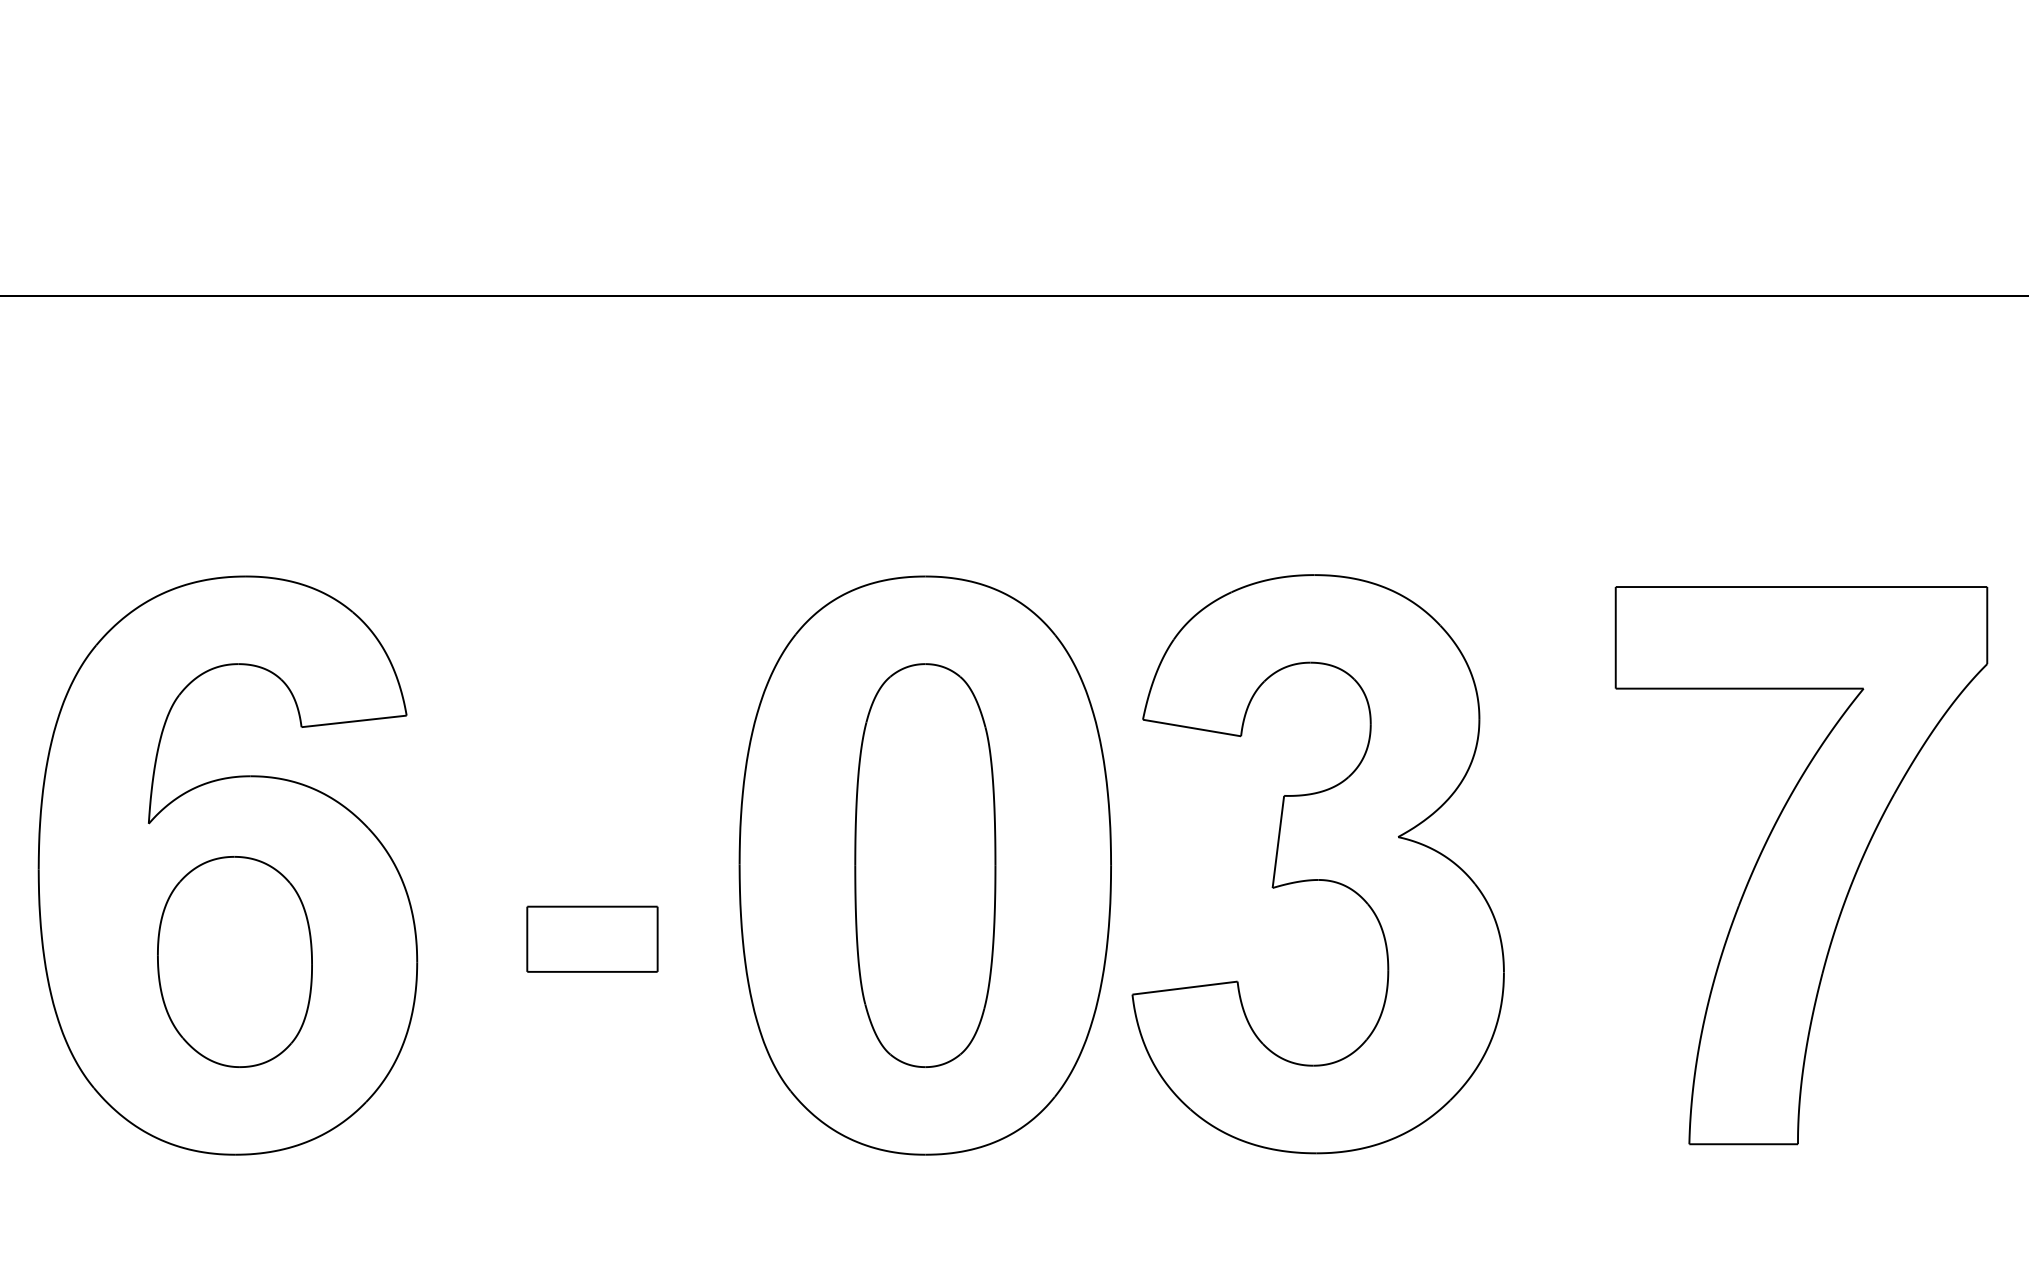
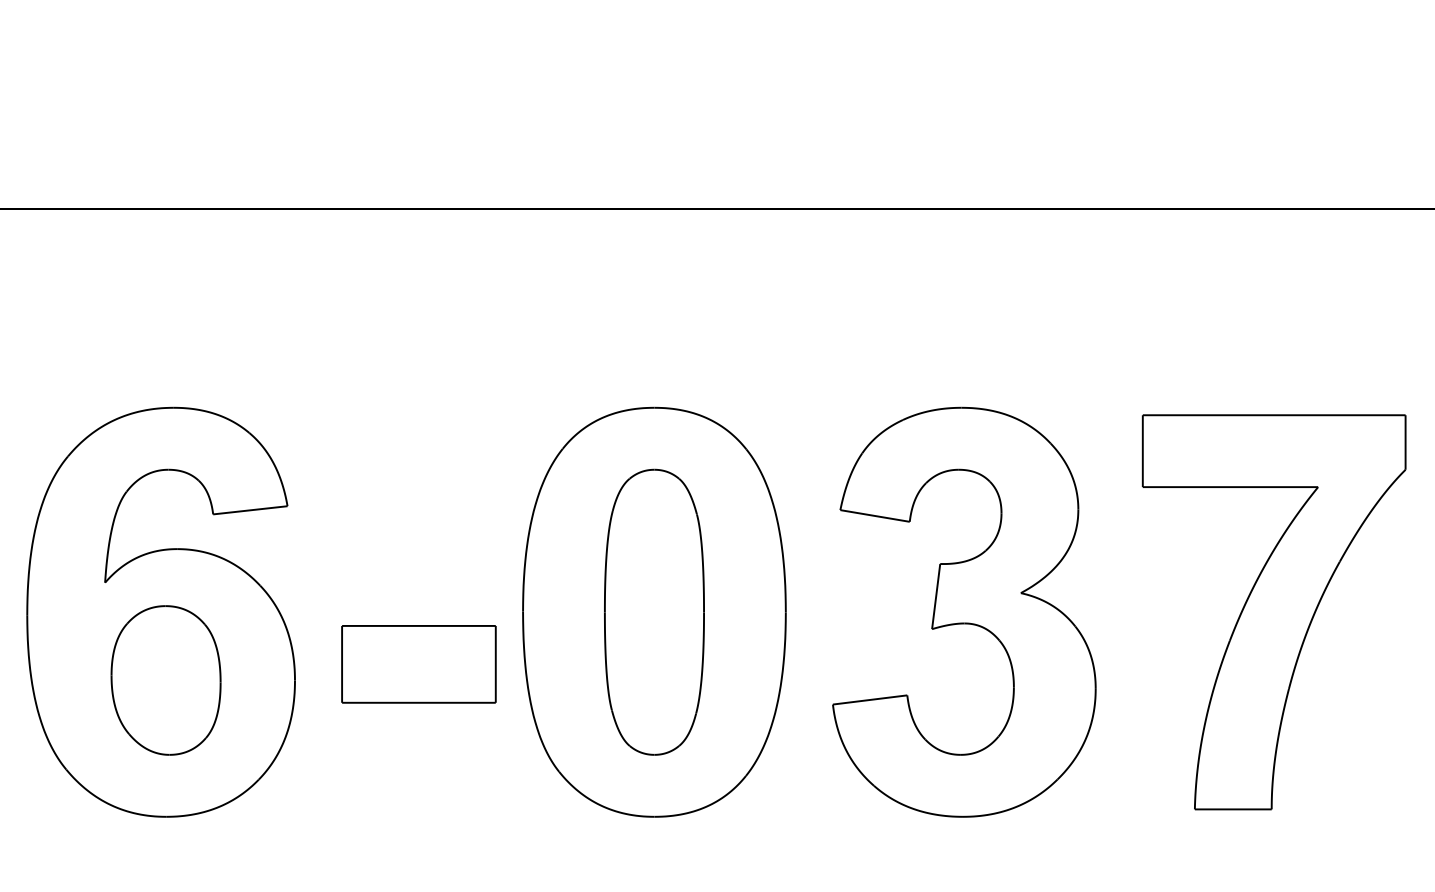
part: (1318, 863) -> (964, 611), moved
part: (591, 939) -> (418, 664), size x1.67

